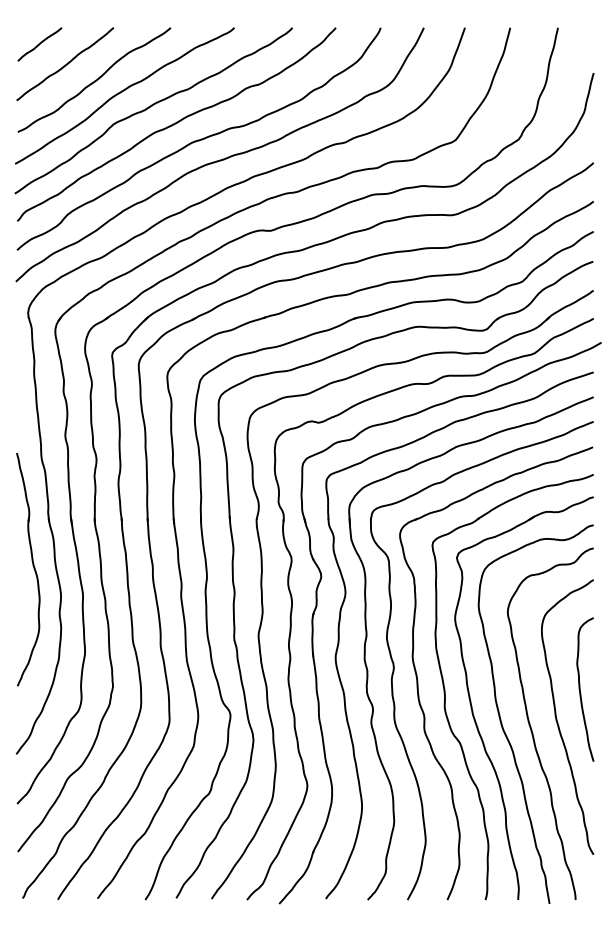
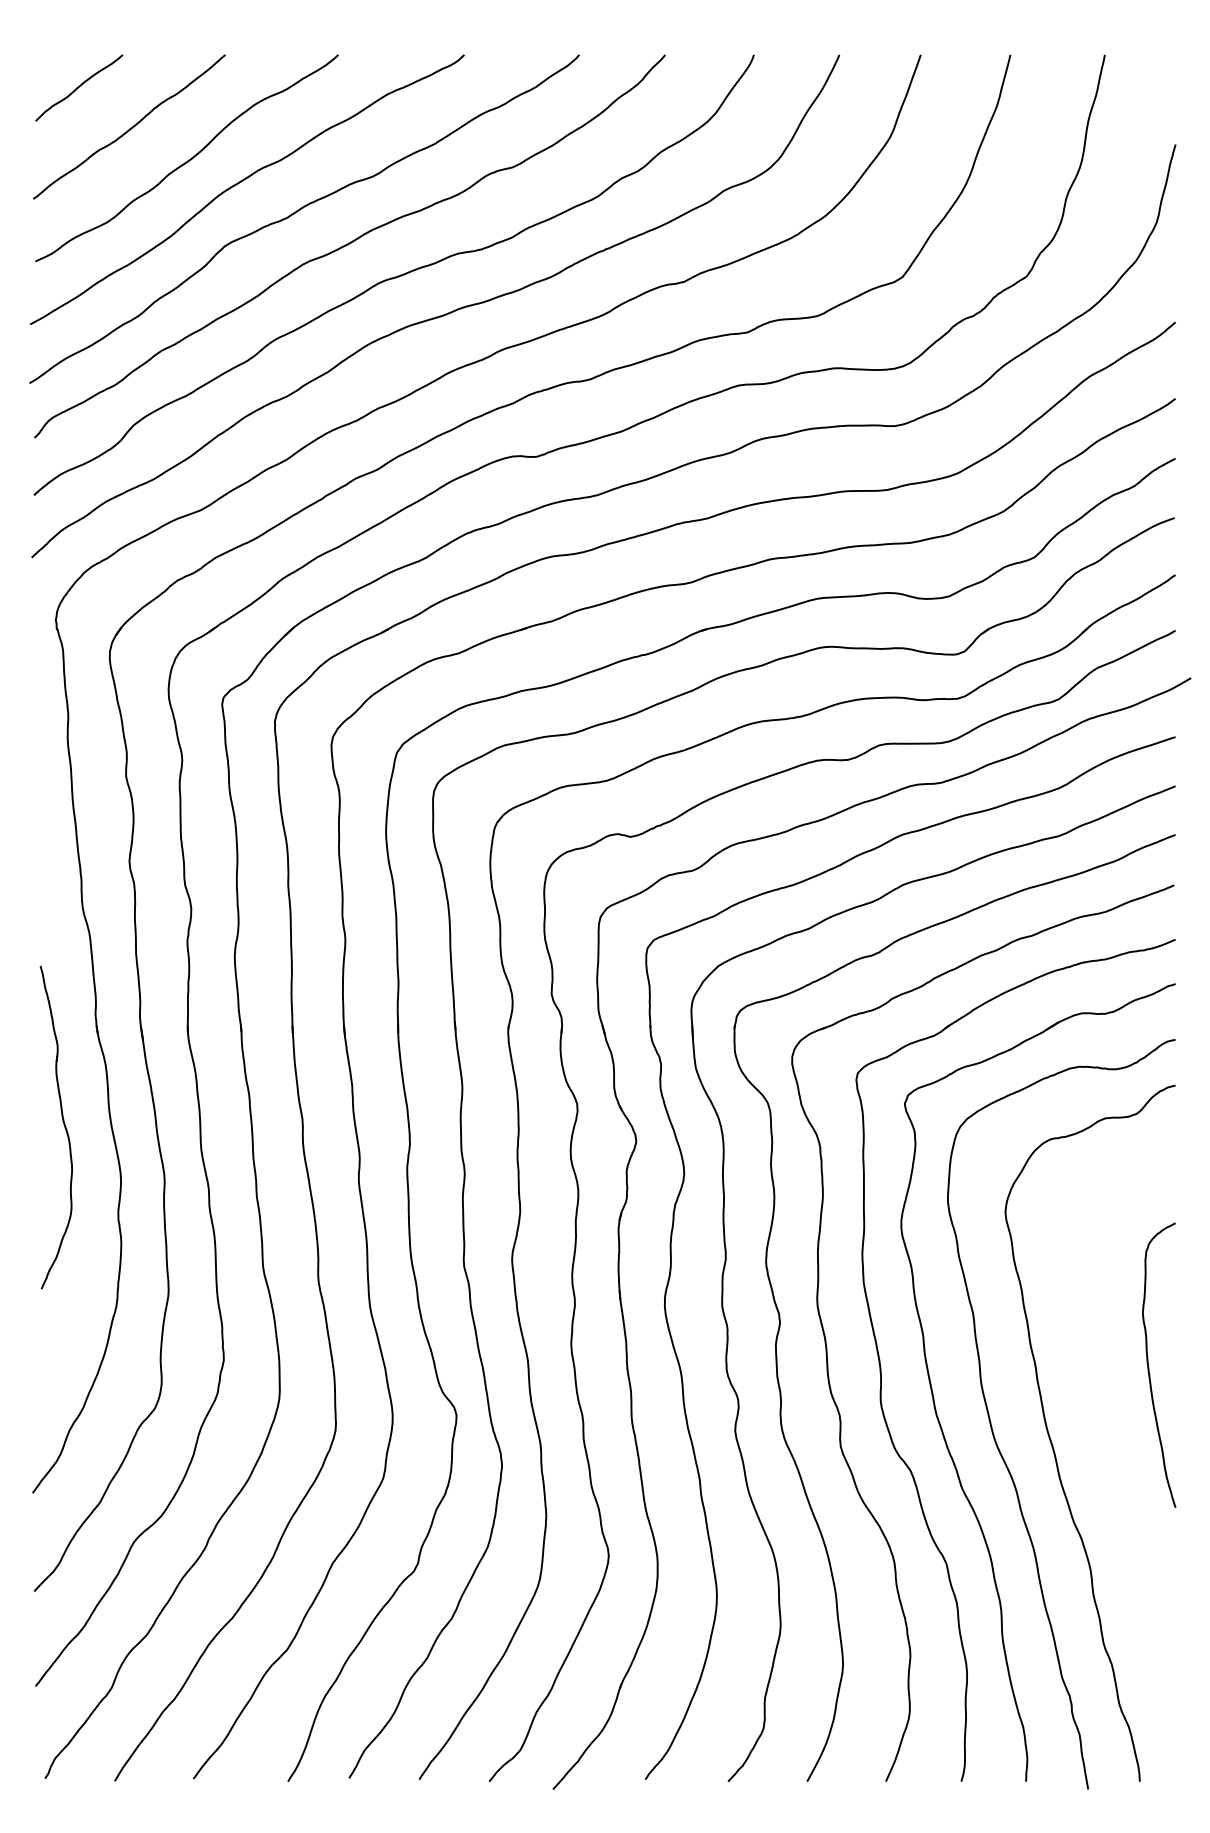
part: (28, 569) -> (56, 1127), size x0.7
curve: (557, 718) -> (1103, 1422), removed

